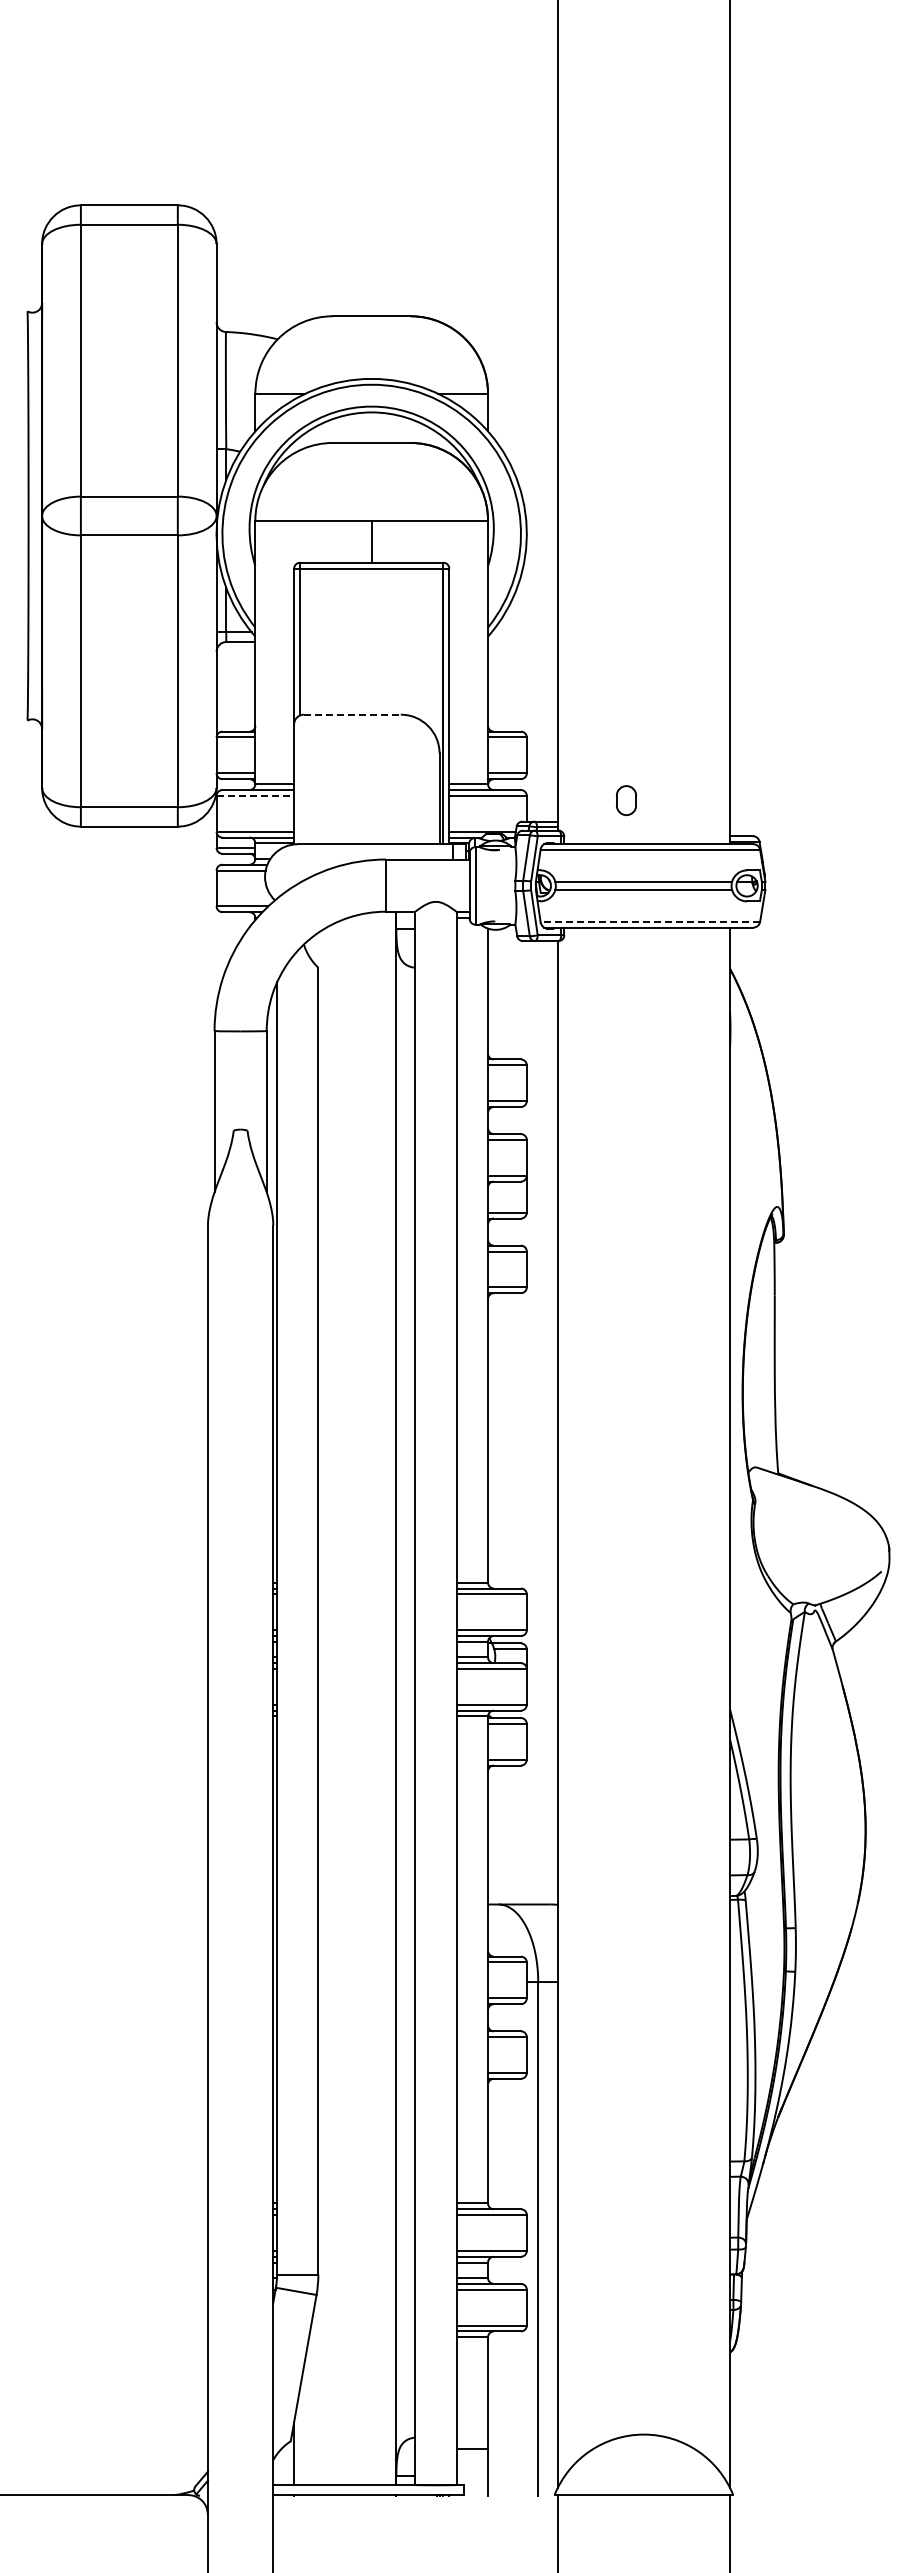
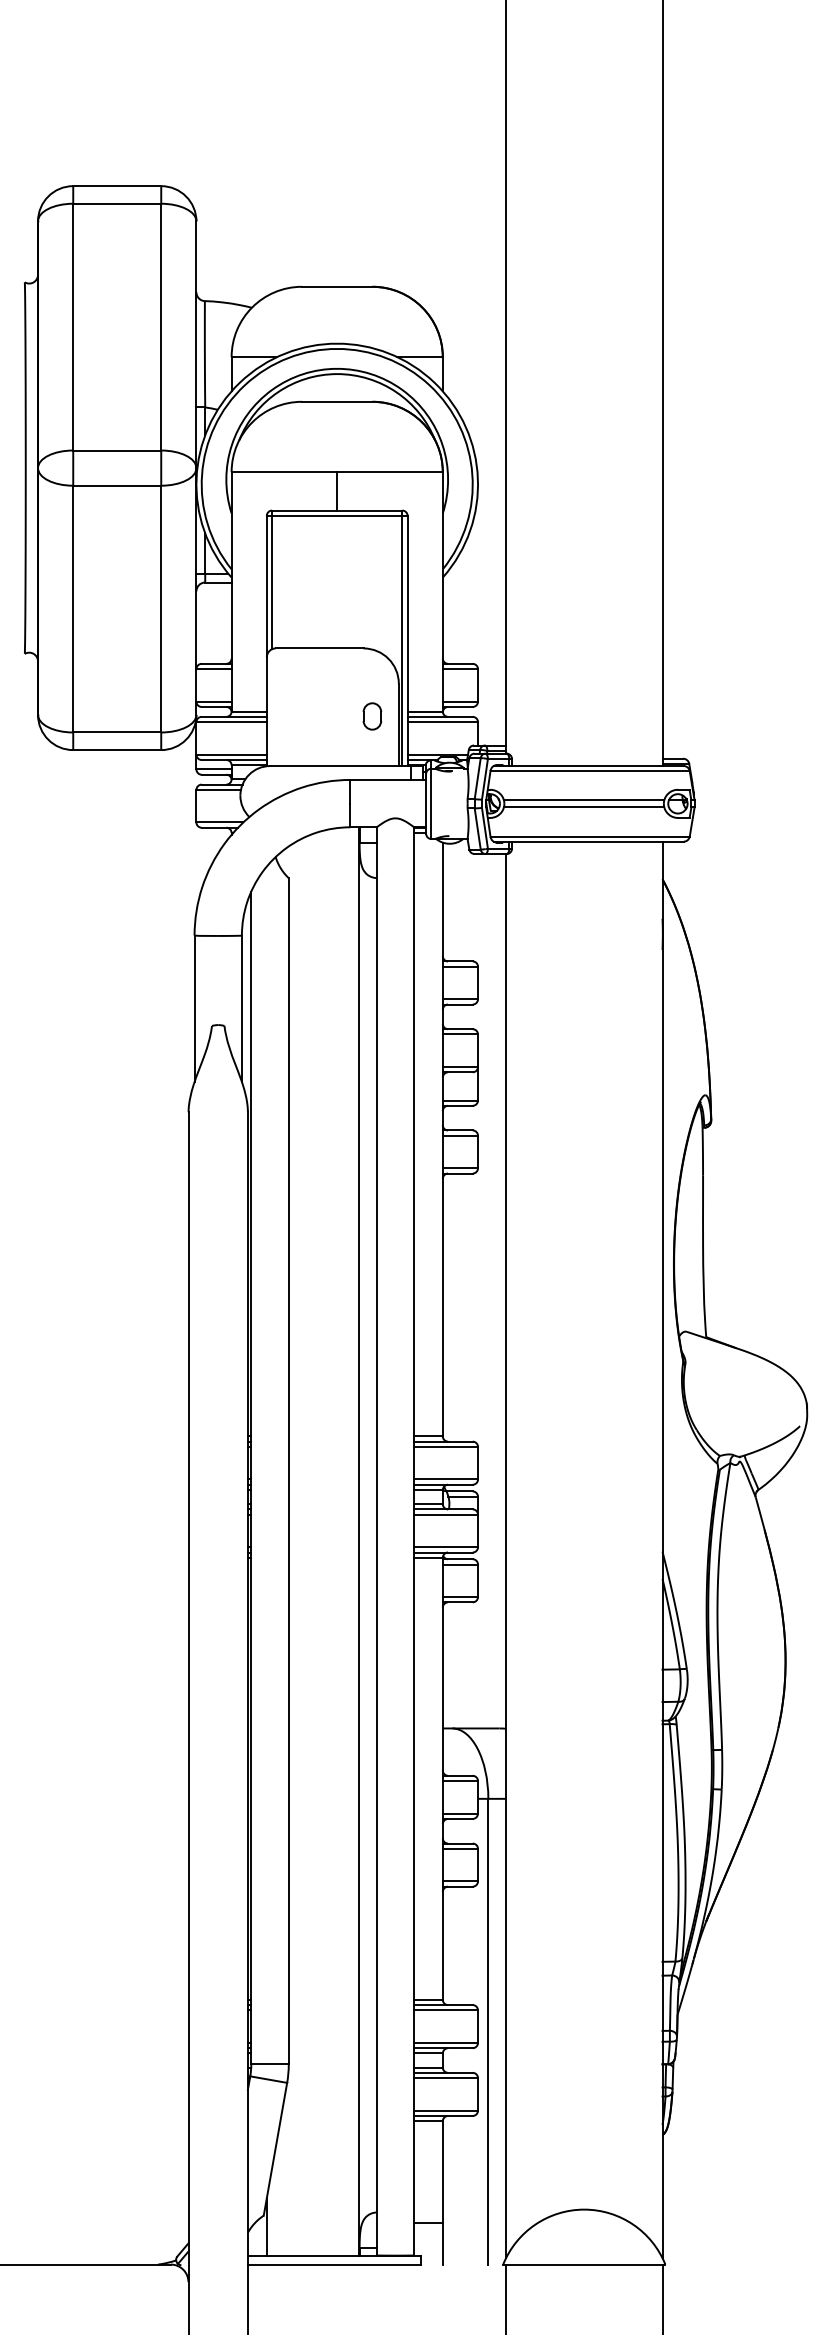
line: (352, 714) -> (319, 648), dashed -> solid
line: (255, 795) -> (231, 721), dashed -> solid
part: (626, 800) -> (372, 716), moved
line: (650, 921) -> (590, 836), dashed -> solid

